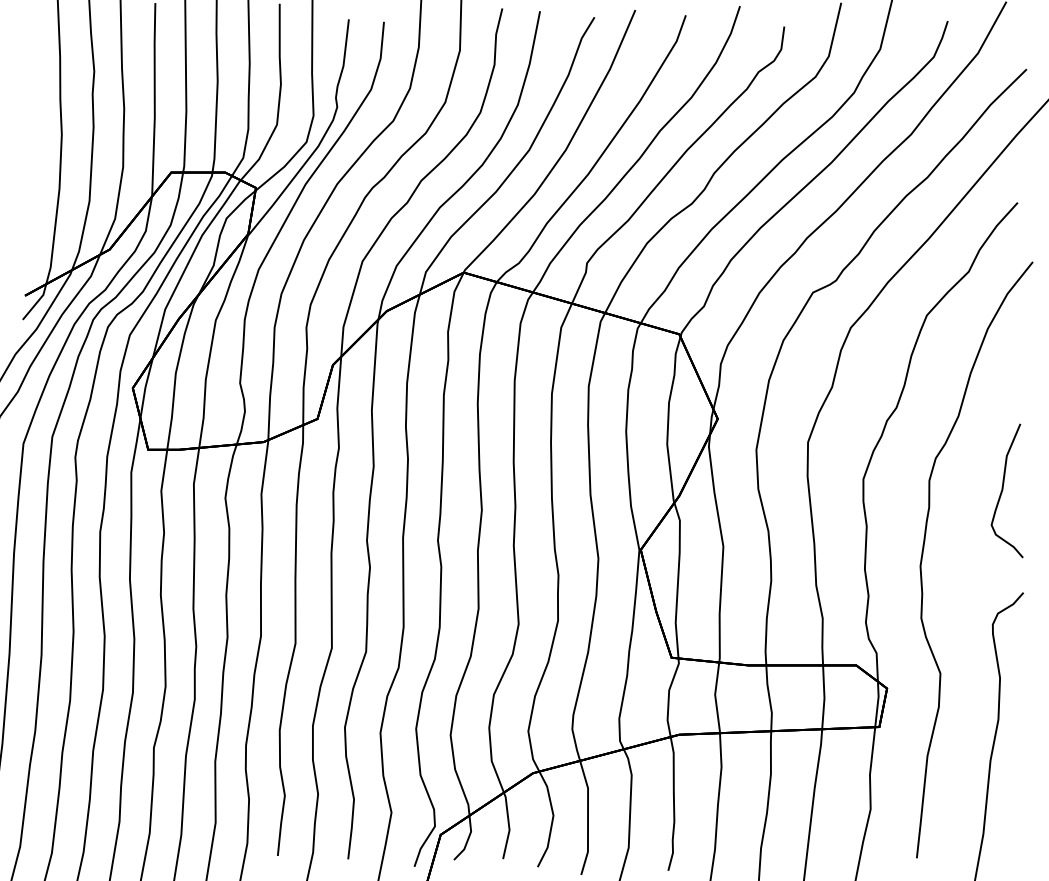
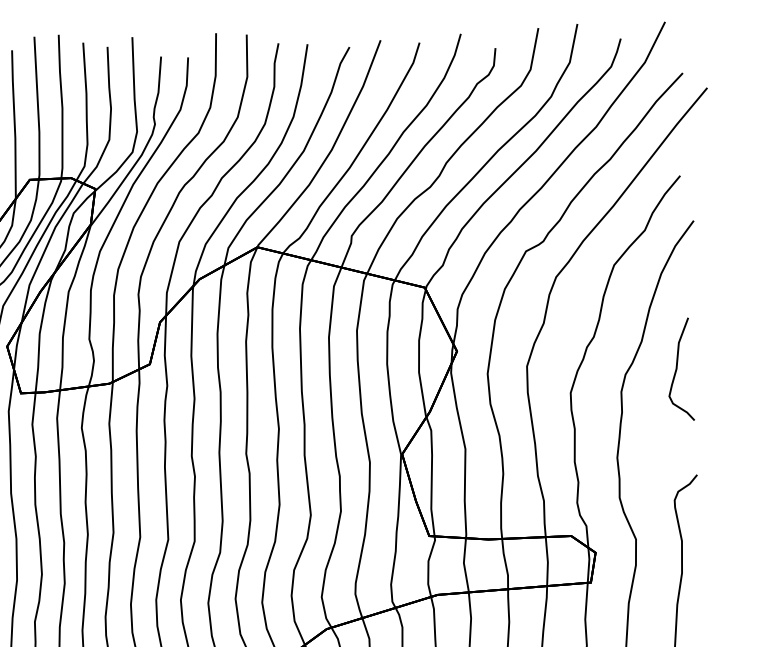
curve: (1003, 490) -> (677, 369), moved

